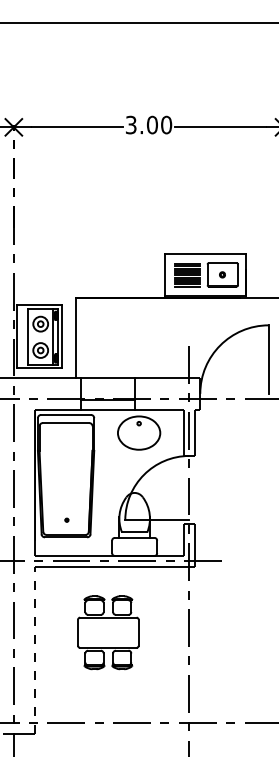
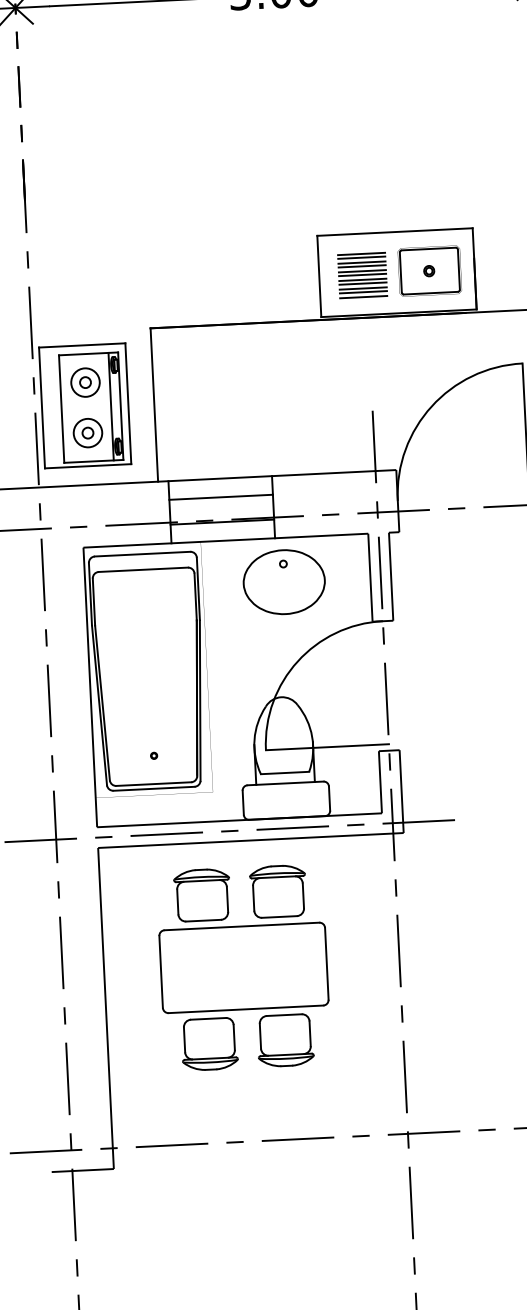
line: (108, 387) -> (221, 497), added
part: (108, 632) -> (244, 967), size x1.43
line: (35, 650) -> (106, 1008), dashed -> solid

